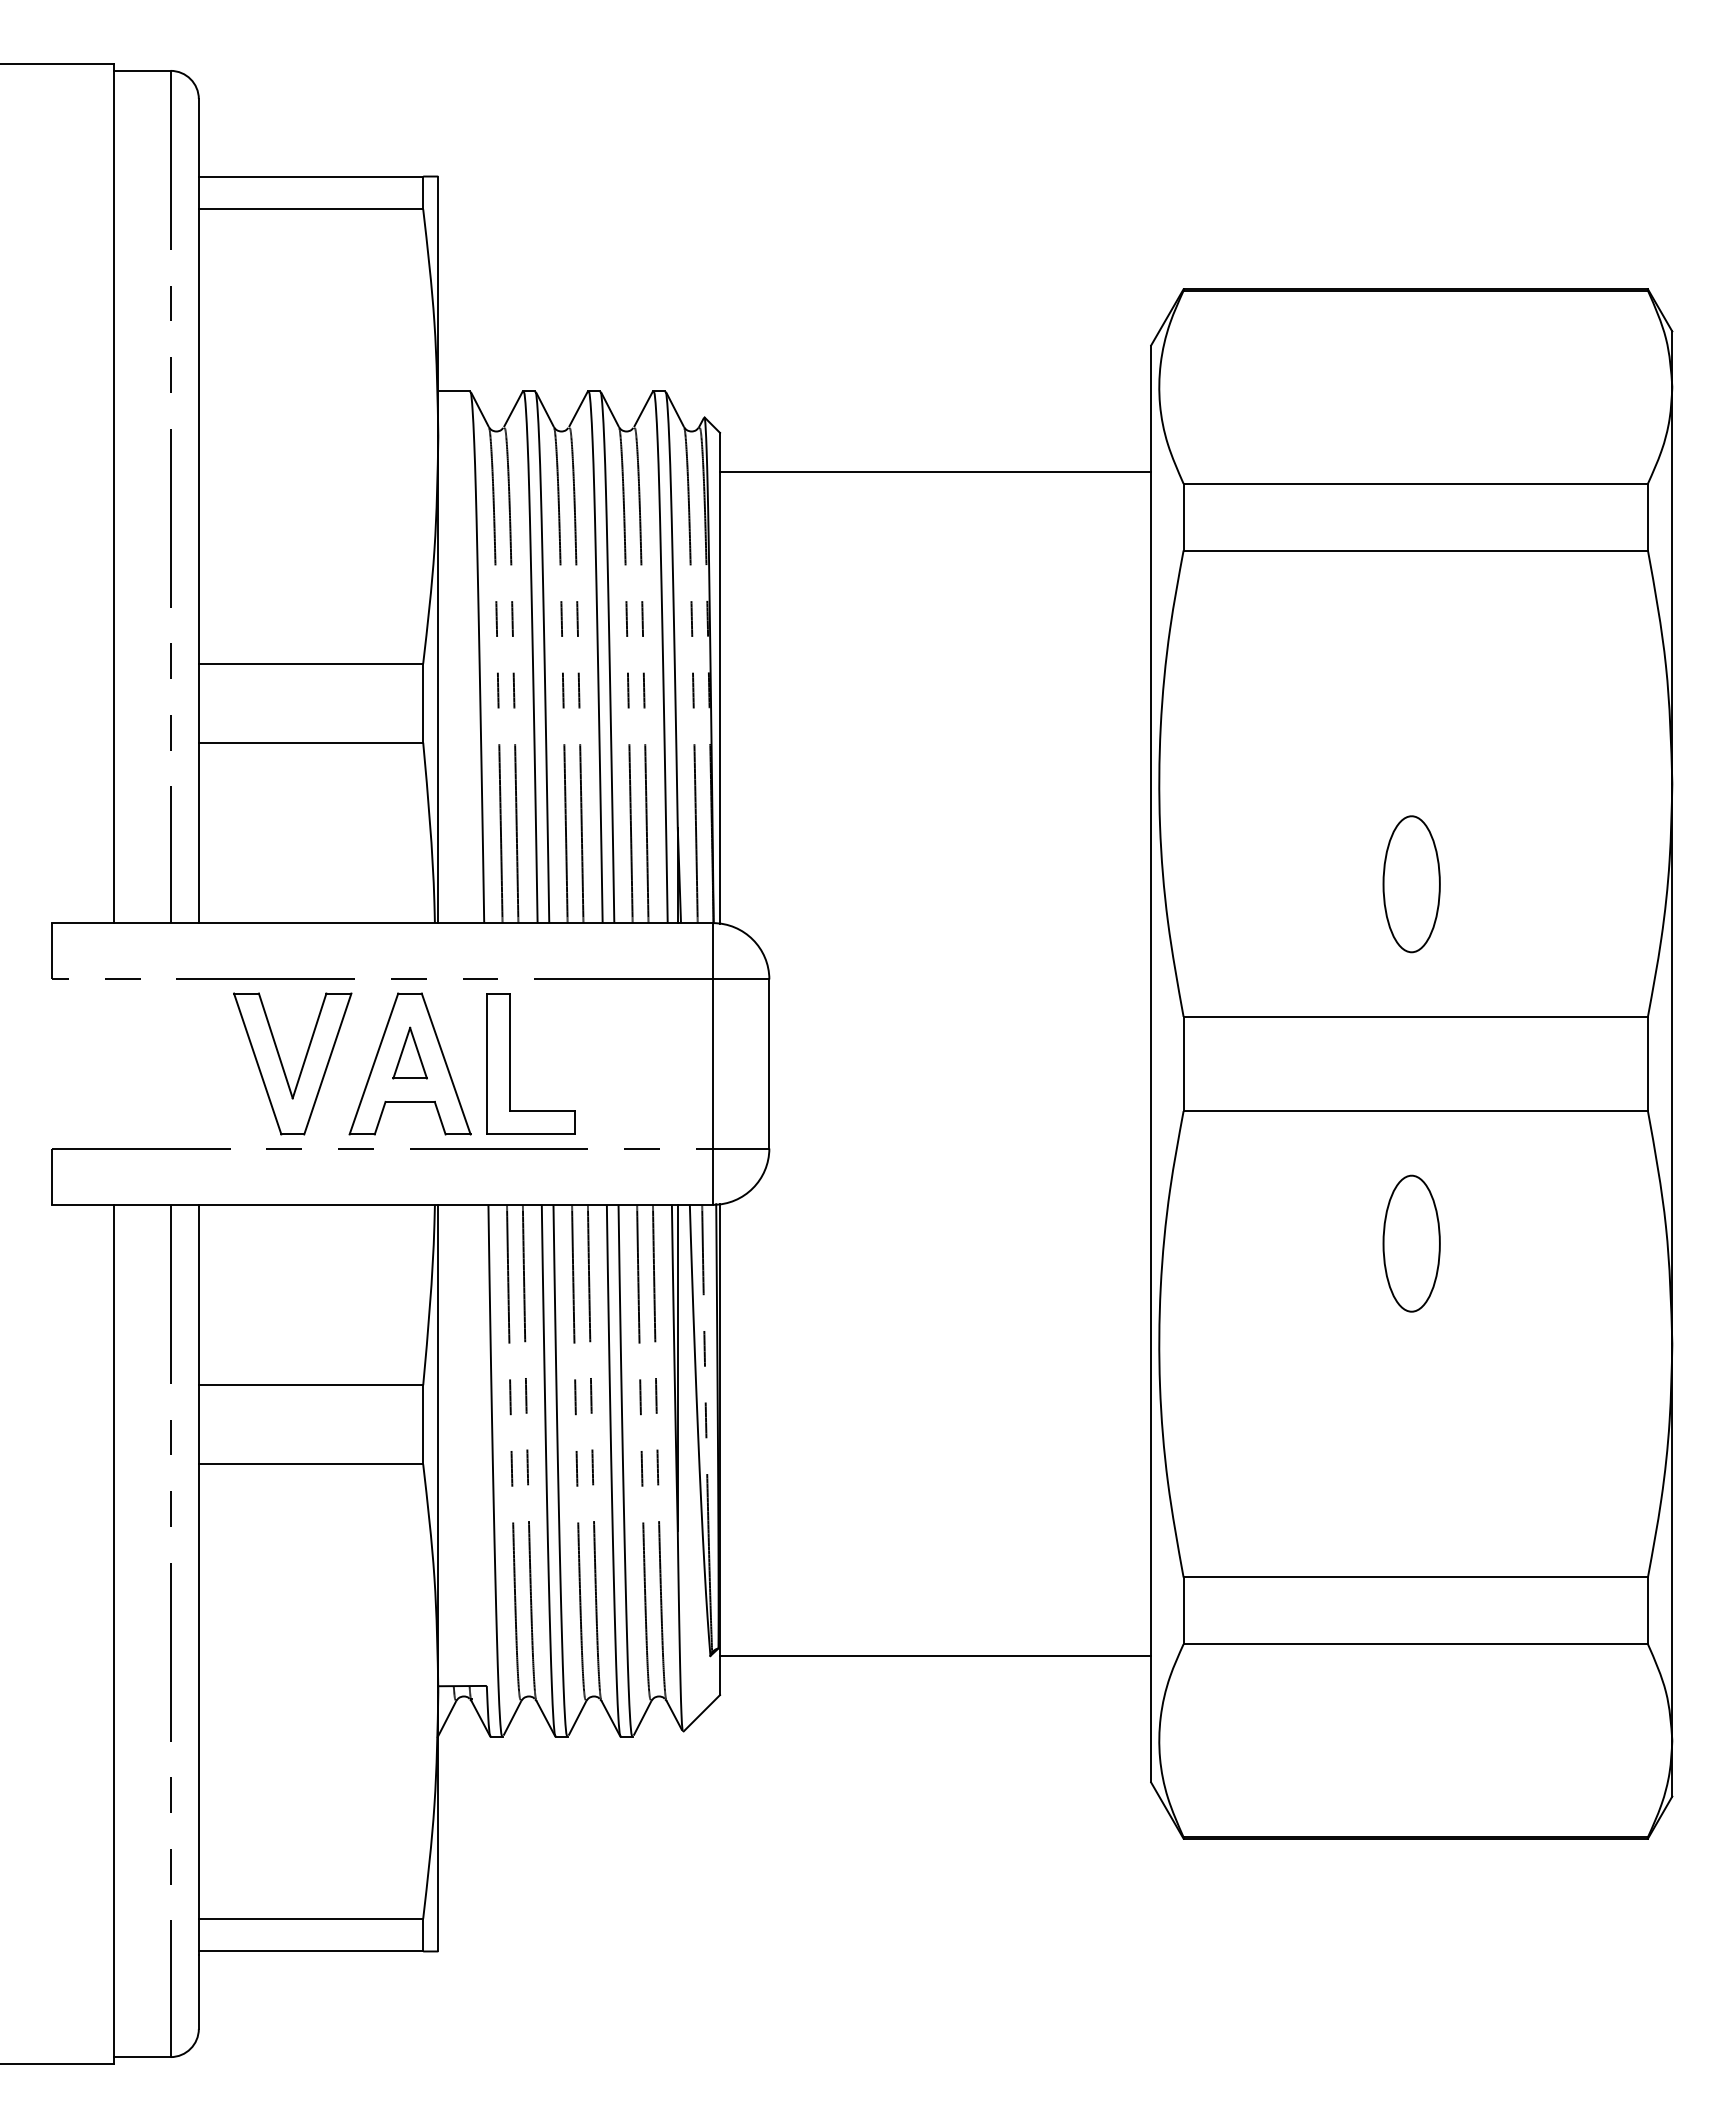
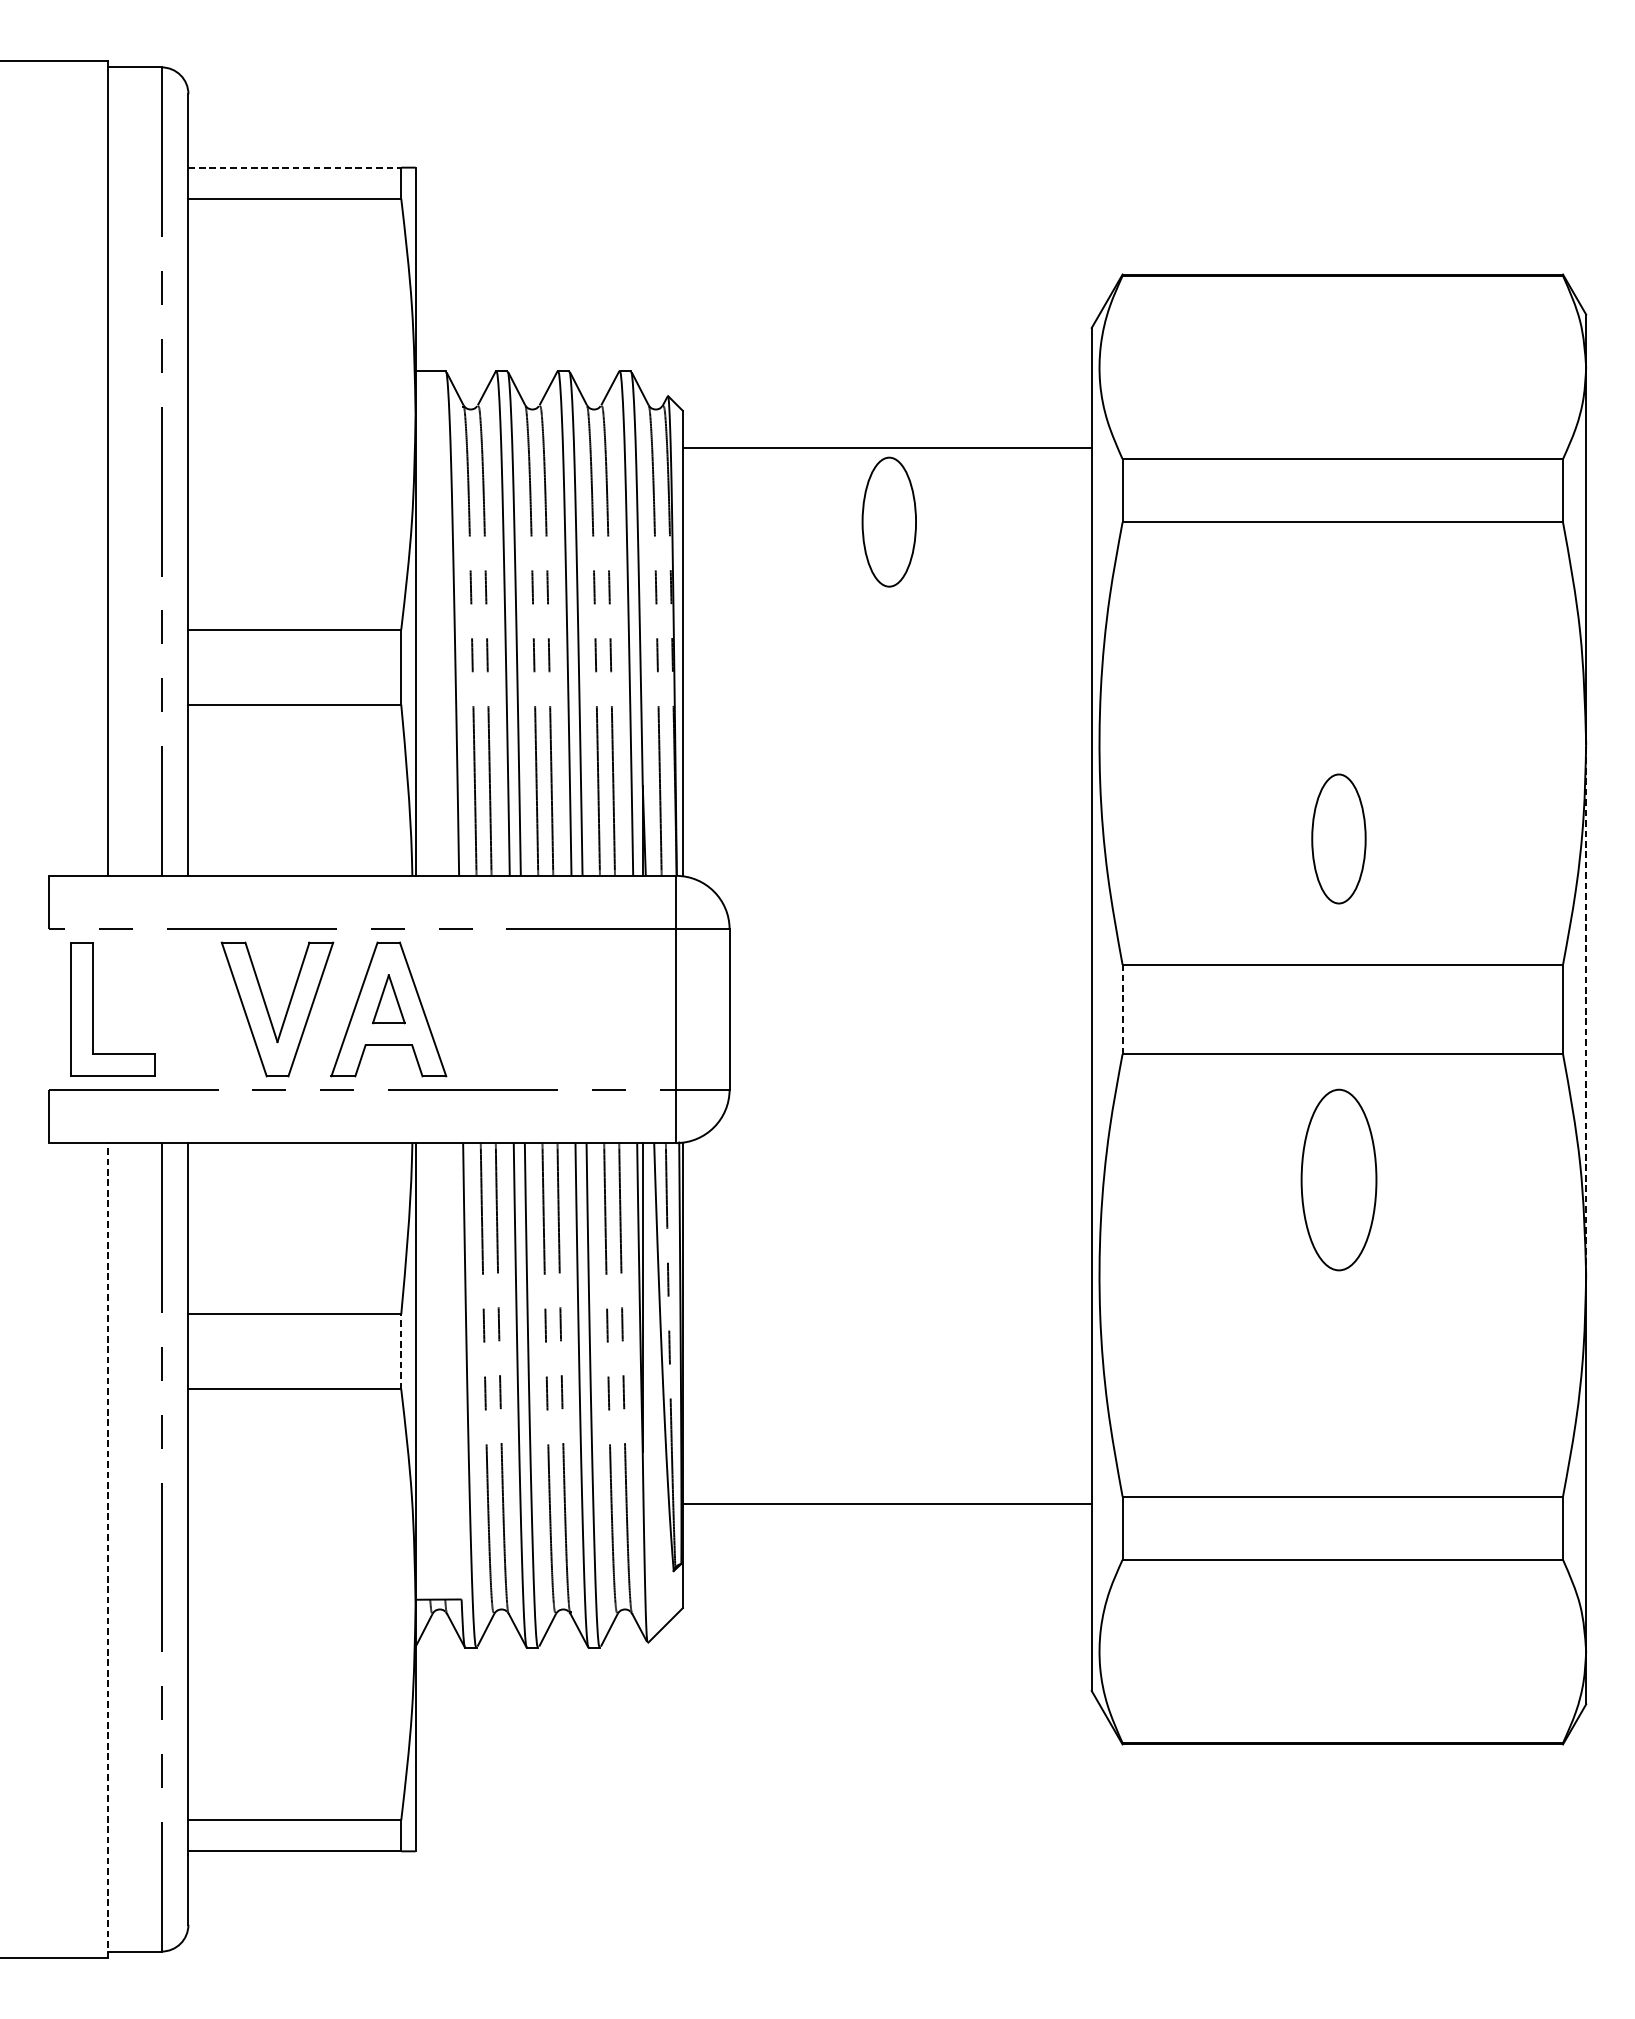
line: (311, 176) -> (295, 167), solid -> dashed
part: (937, 550) -> (889, 522), added
part: (510, 1063) -> (93, 1009), moved
line: (1183, 1063) -> (1122, 1009), solid -> dashed
line: (1672, 1063) -> (1586, 1009), solid -> dashed
part: (1411, 1243) -> (1338, 1179), size x1.4
line: (423, 1424) -> (401, 1351), solid -> dashed
line: (114, 1634) -> (108, 1550), solid -> dashed
line: (935, 1655) -> (887, 1504), moved

